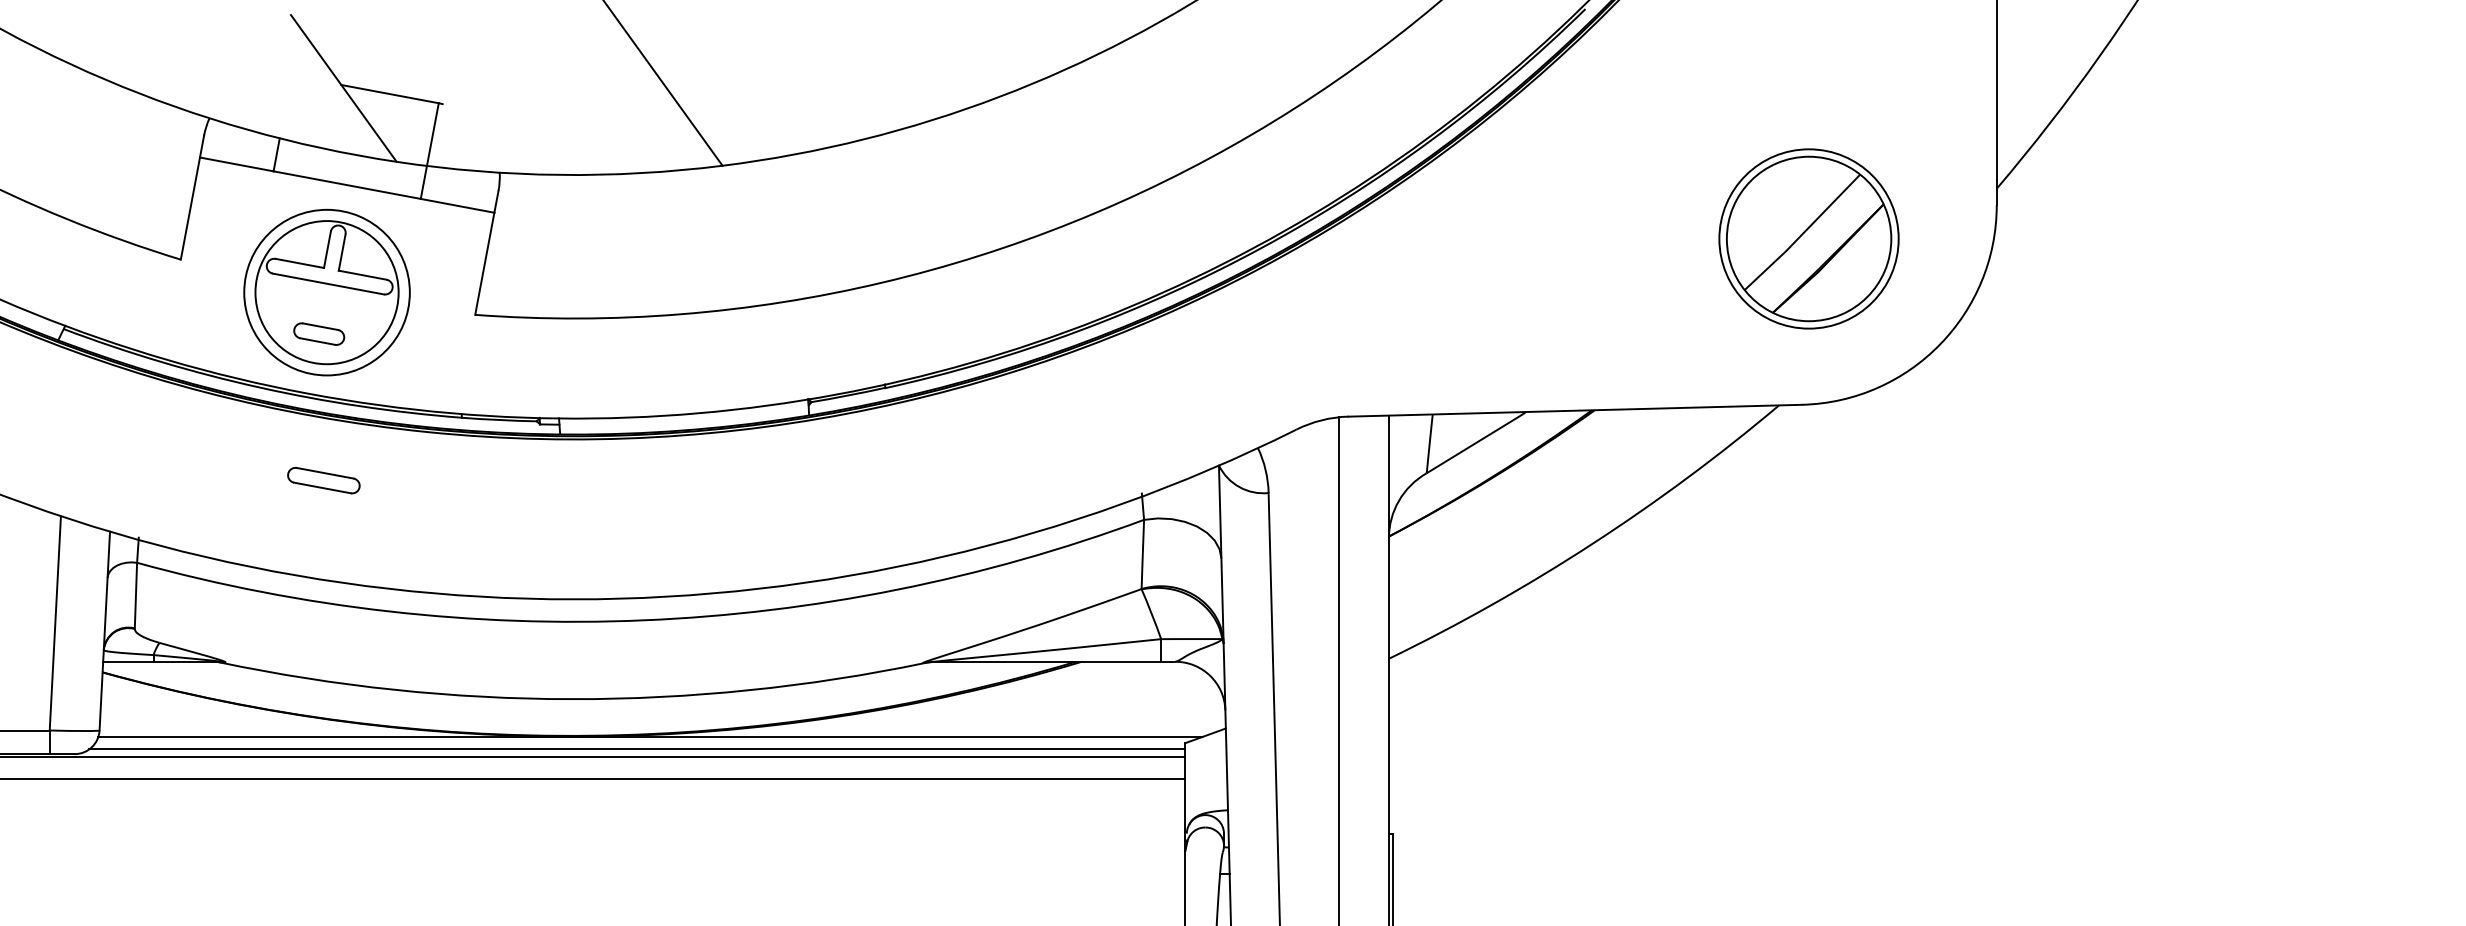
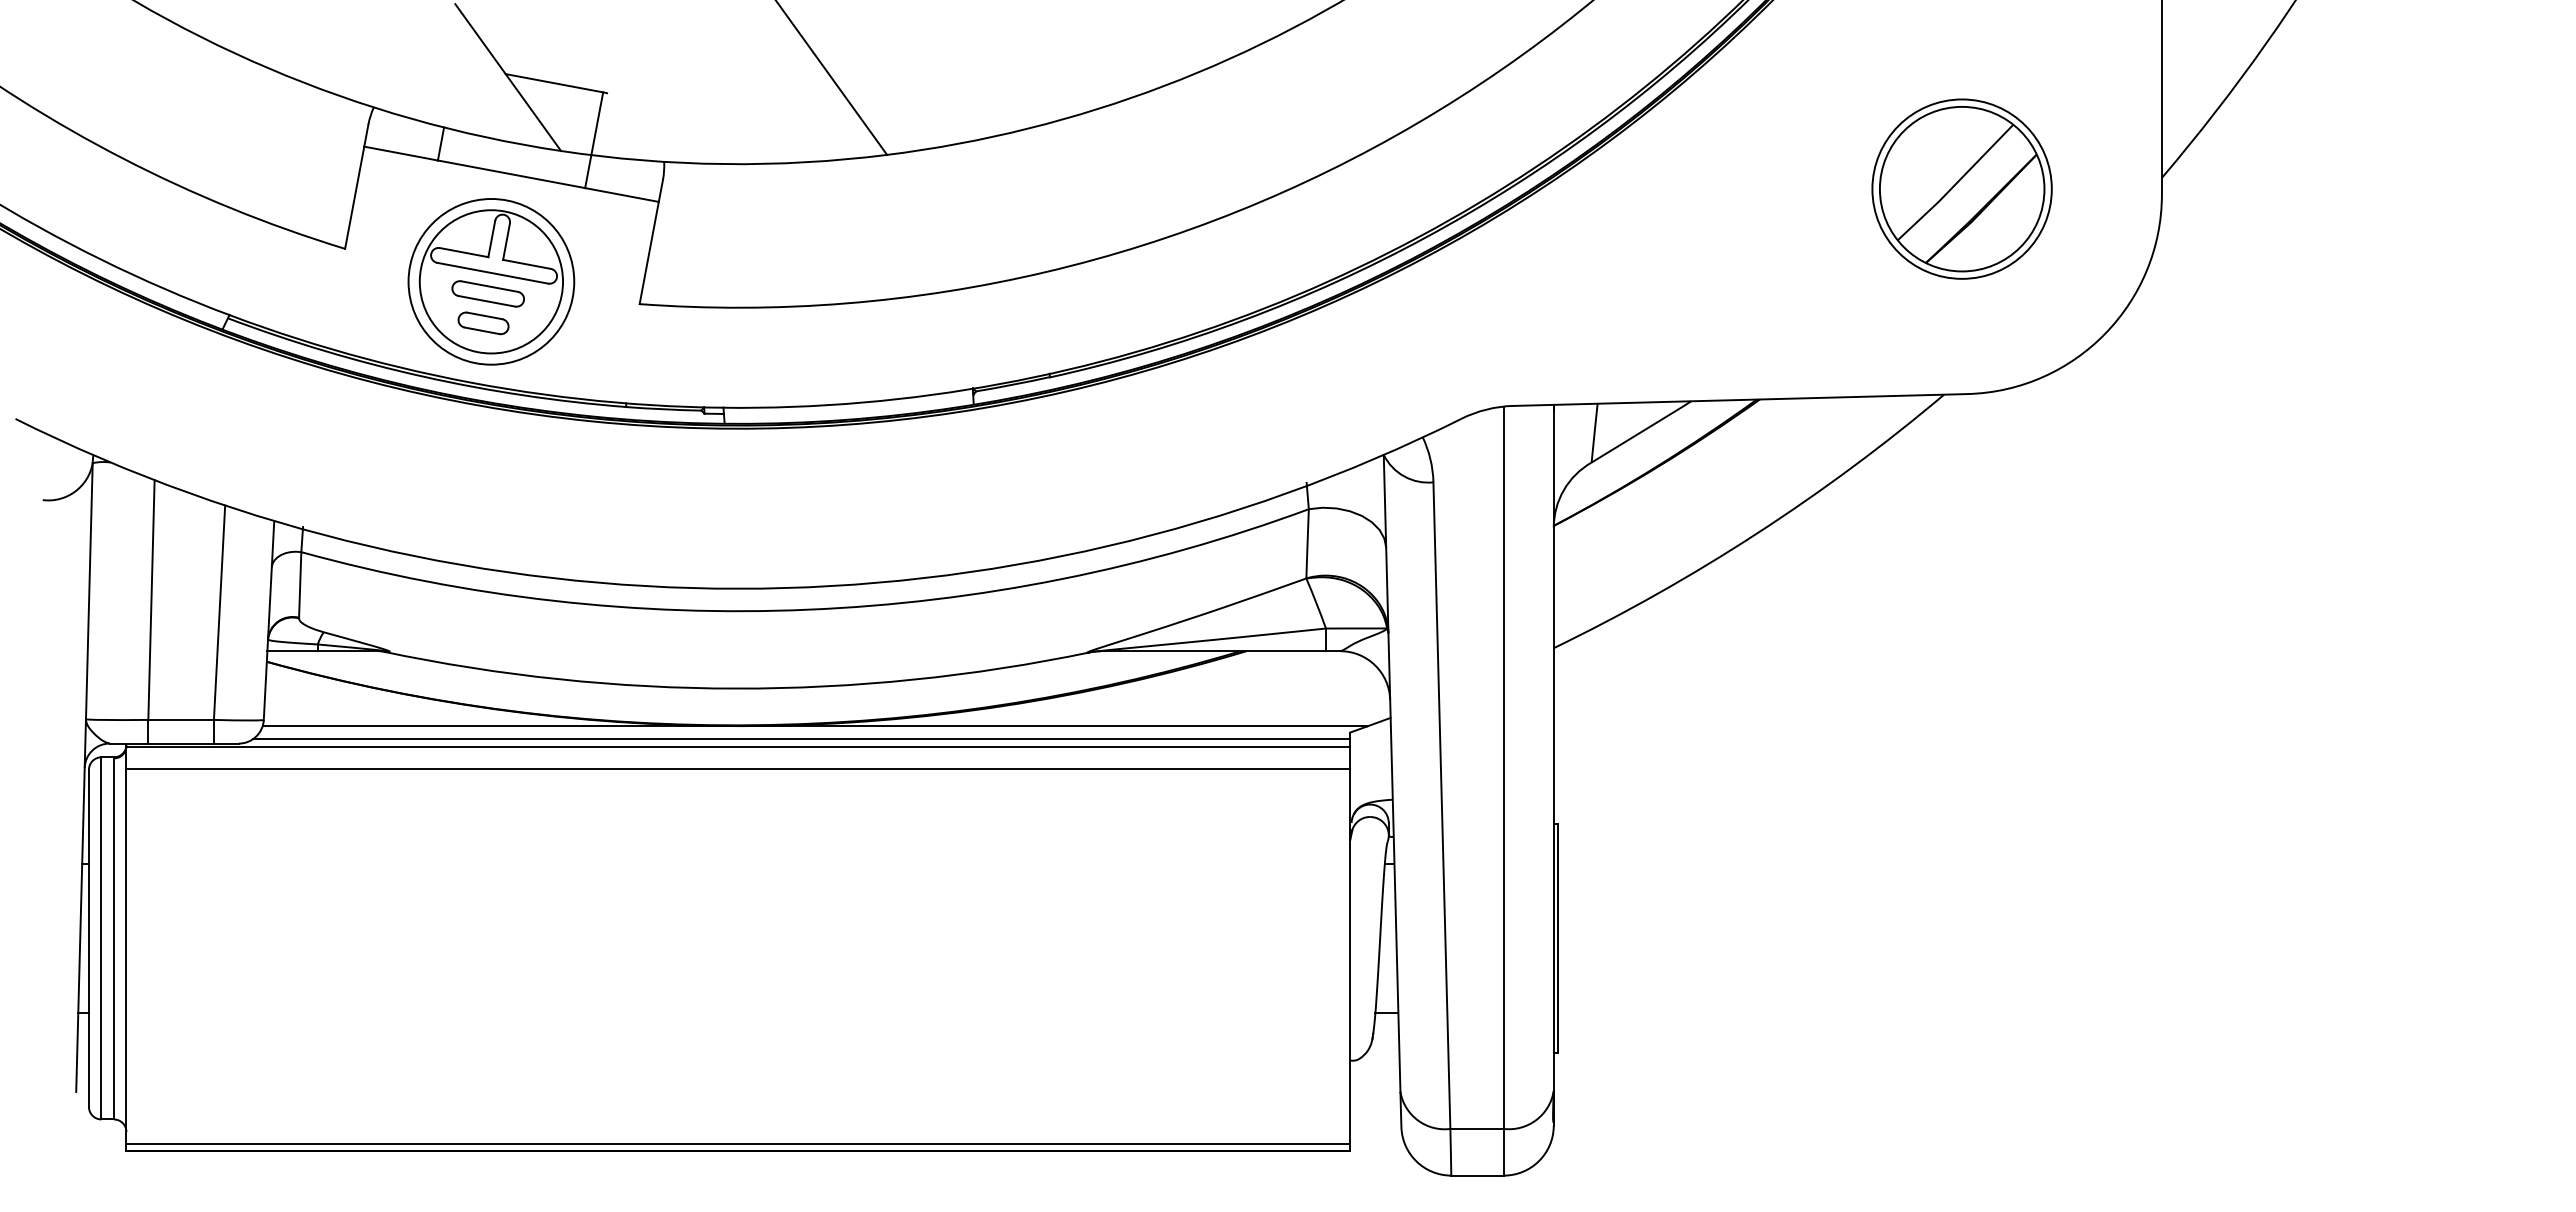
part: (1808, 238) -> (1961, 188), moved
part: (323, 480) -> (487, 293), moved

